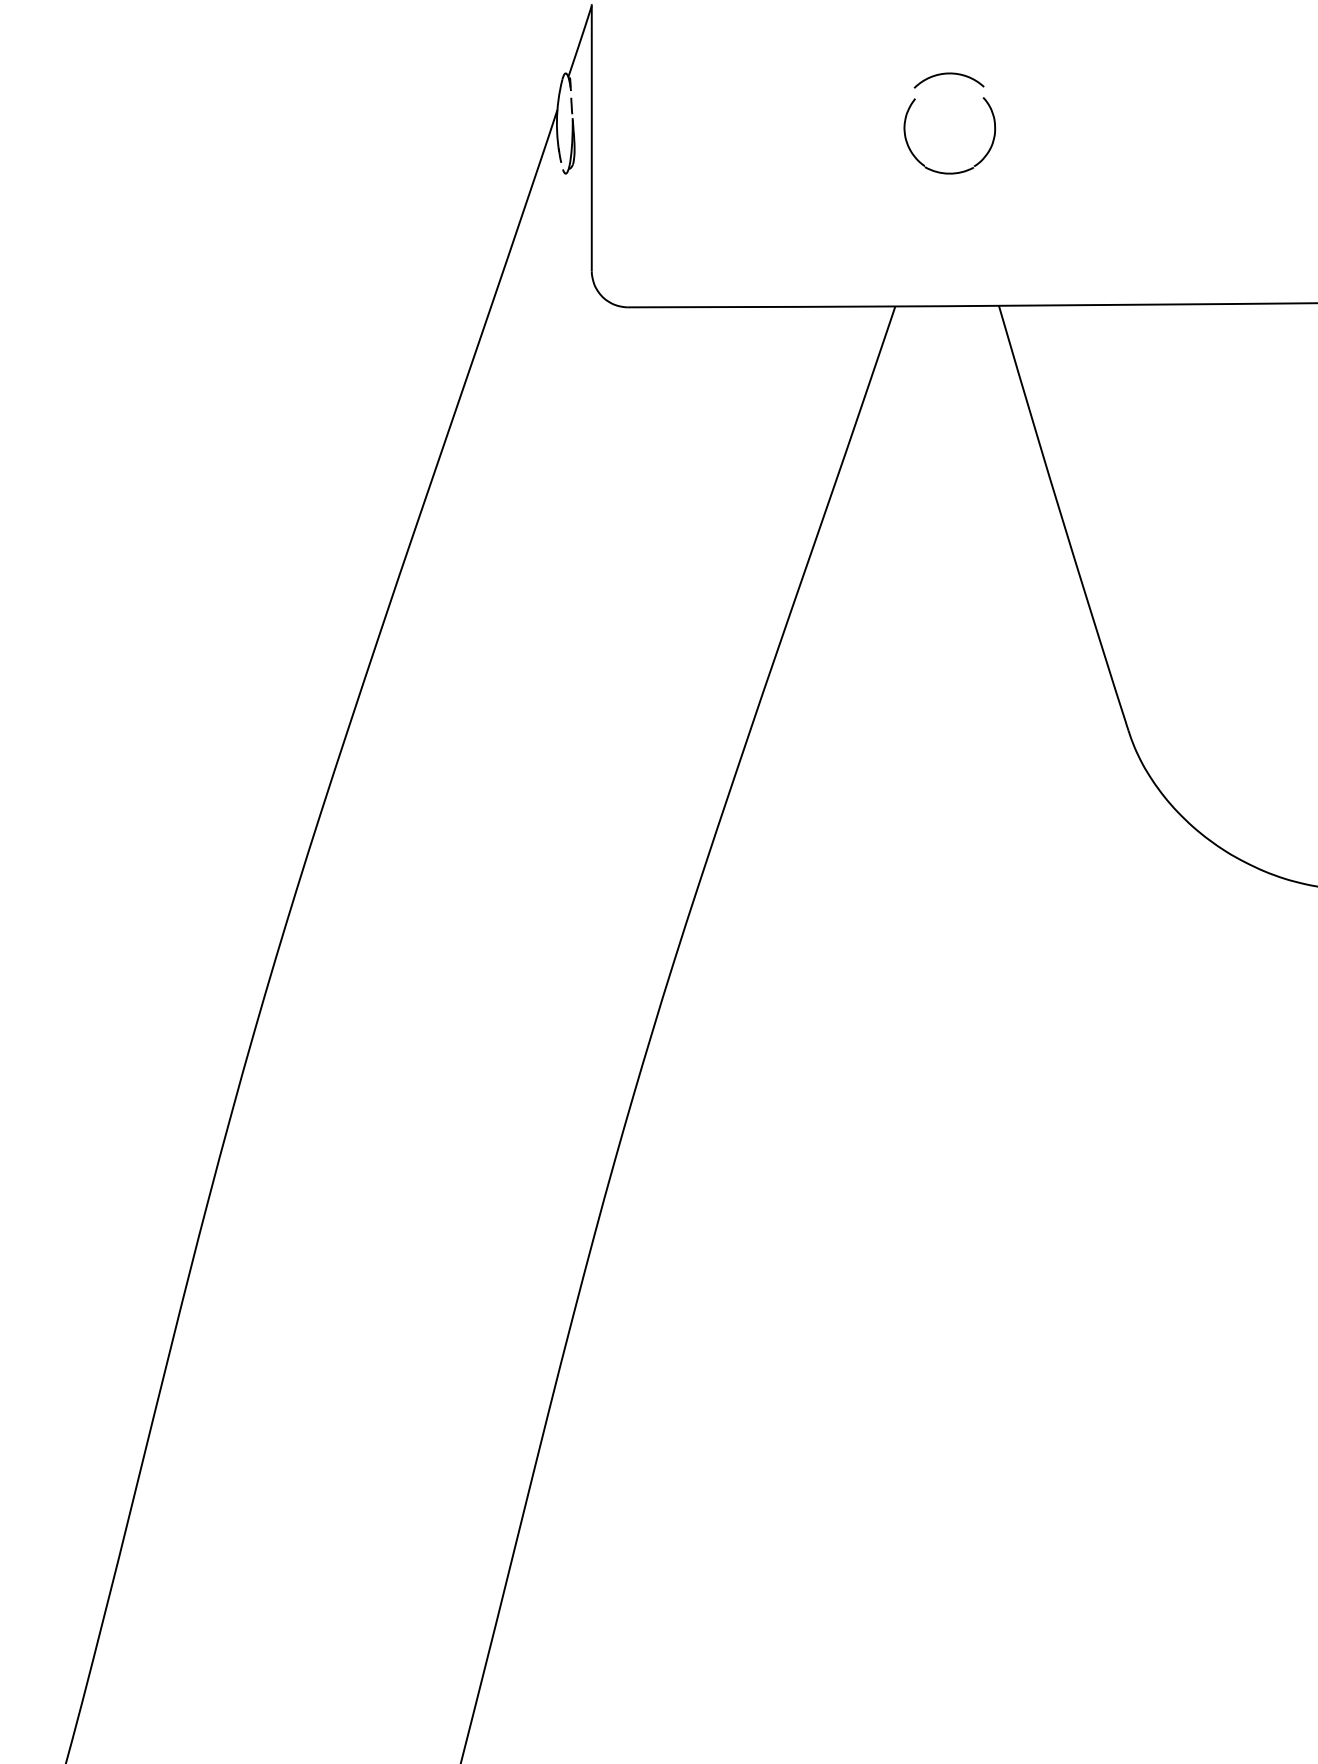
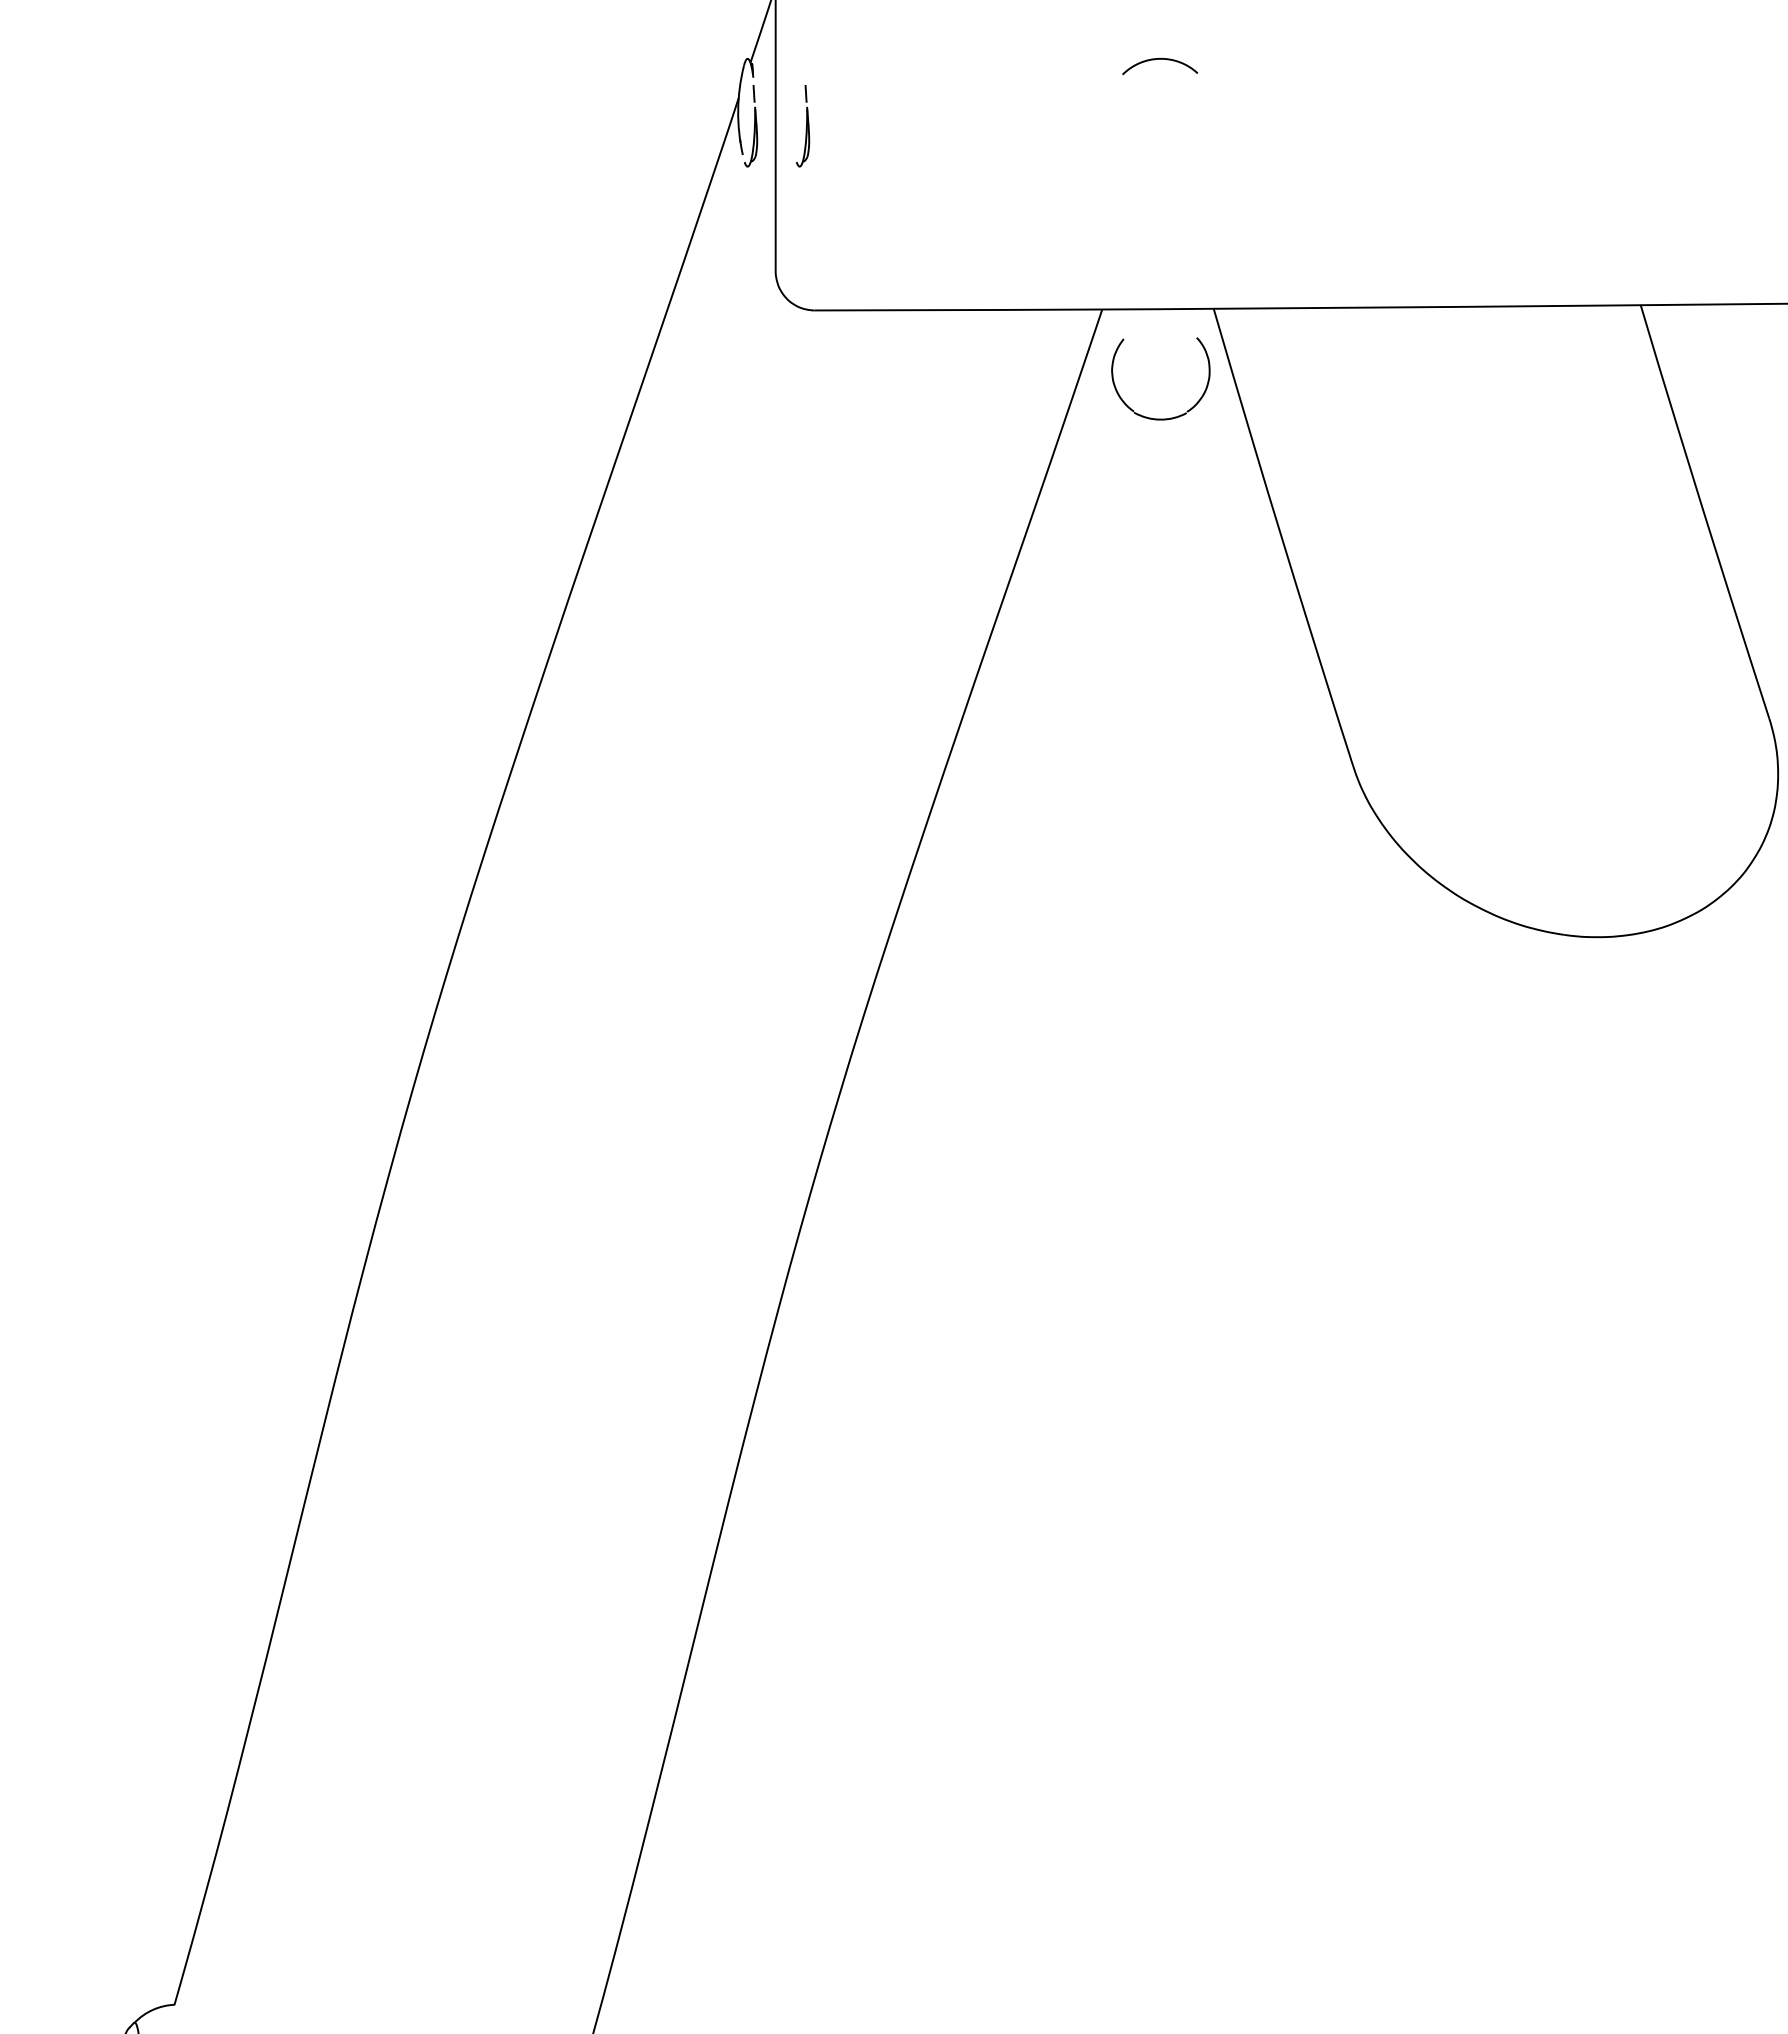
part: (617, 136) -> (803, 126), added
part: (949, 172) -> (1160, 418), moved

